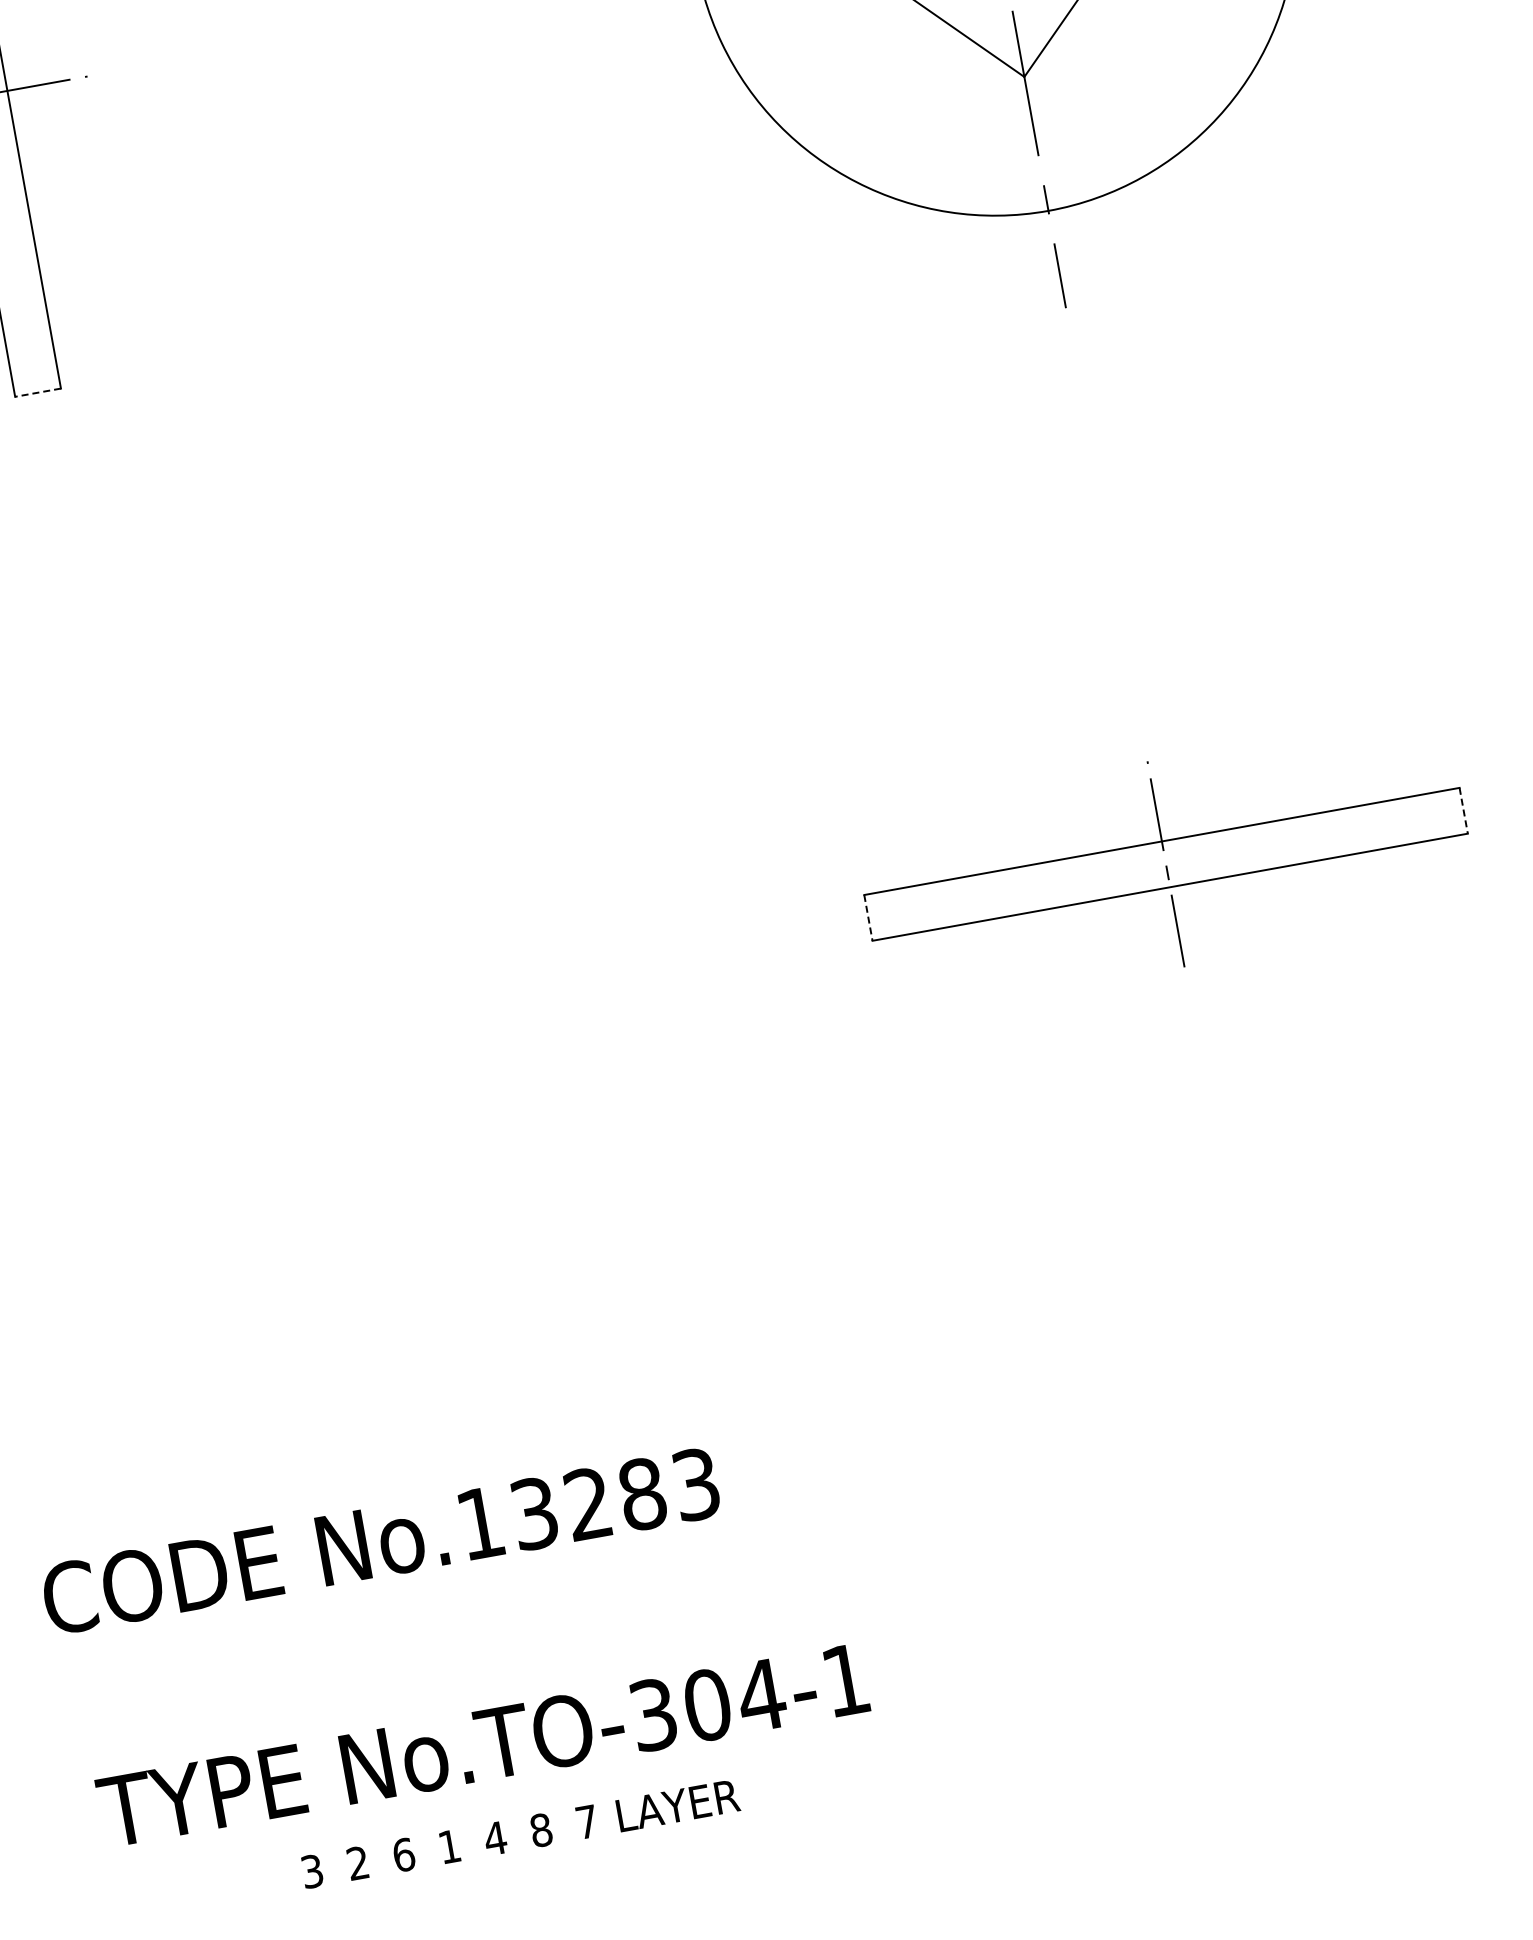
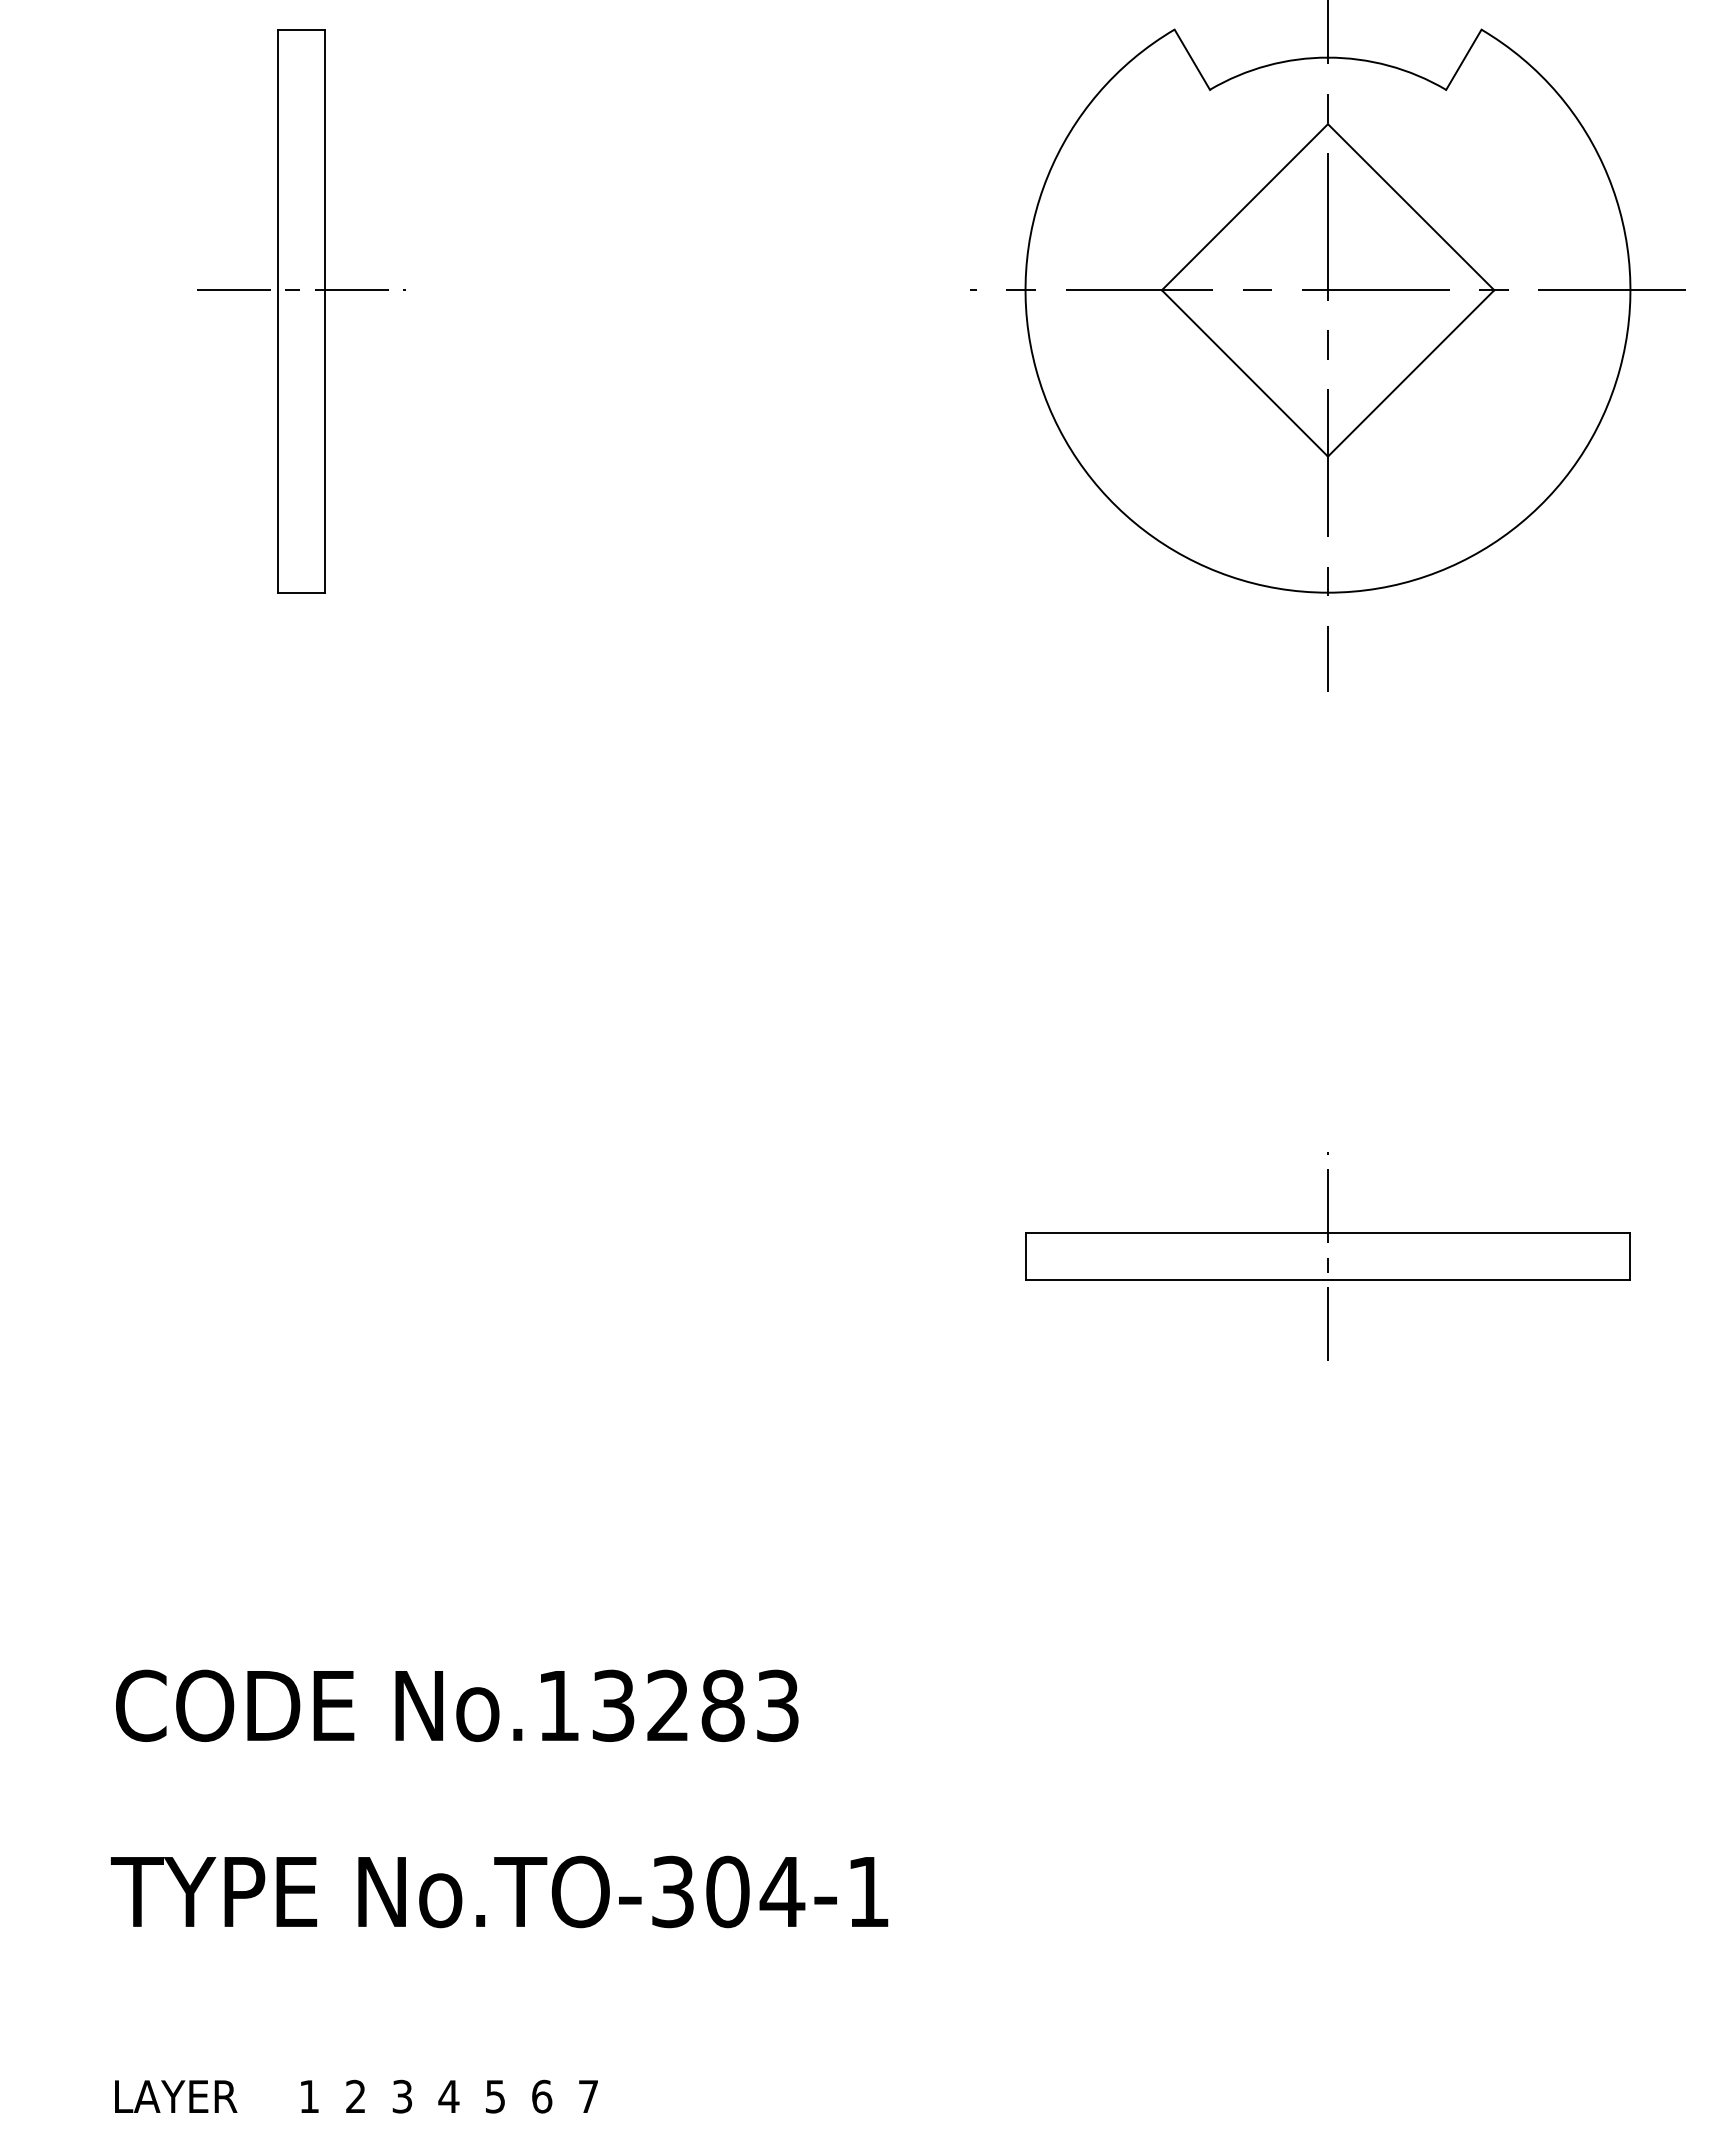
line: (37, 392) -> (300, 592), dashed -> solid
line: (1463, 811) -> (1630, 1257), dashed -> solid
line: (868, 918) -> (1025, 1257), dashed -> solid
text: (380, 1540) -> (457, 1705), moved
text: (482, 1745) -> (499, 1891), moved
text: (678, 1805) -> (176, 2096), moved
text: (541, 1830) -> (542, 2096), 8 -> 6
text: (495, 1838) -> (495, 2096), 4 -> 5
text: (449, 1846) -> (448, 2096), 1 -> 4
text: (403, 1854) -> (402, 2096), 6 -> 3
text: (311, 1871) -> (308, 2096), 3 -> 1

